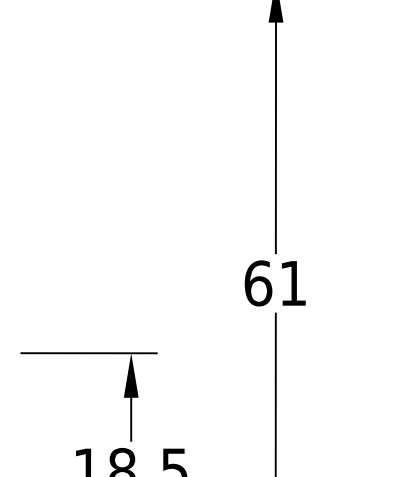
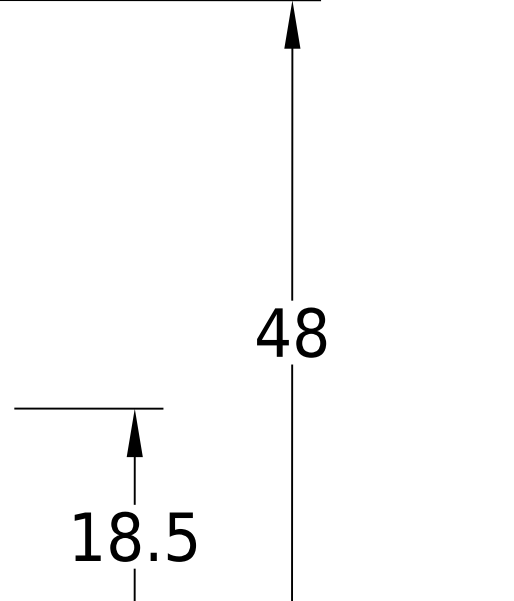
text: (275, 283) -> (291, 332), 61 -> 48

